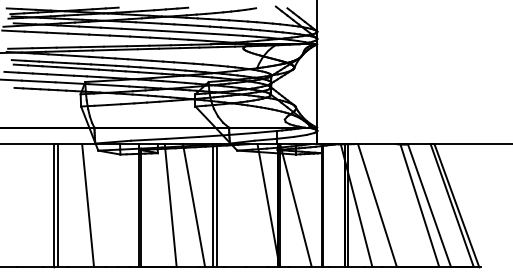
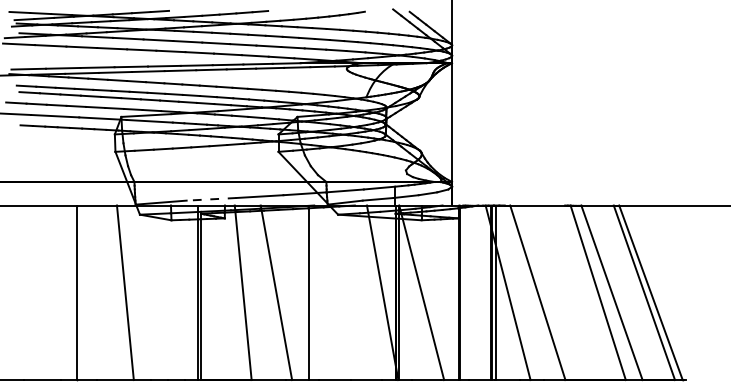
line: (148, 139) -> (211, 199), solid -> dashed
line: (58, 205) -> (83, 292), removed
line: (213, 205) -> (304, 292), removed

